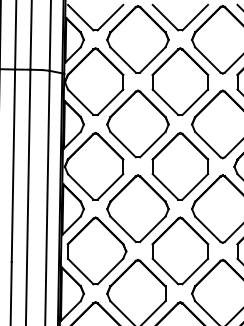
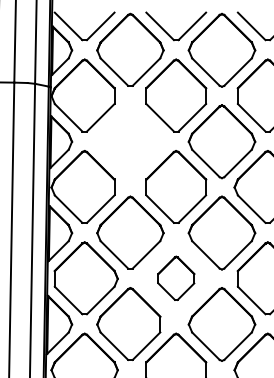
part: (138, 124) -> (130, 141), removed
part: (180, 251) -> (176, 278), size x0.6

